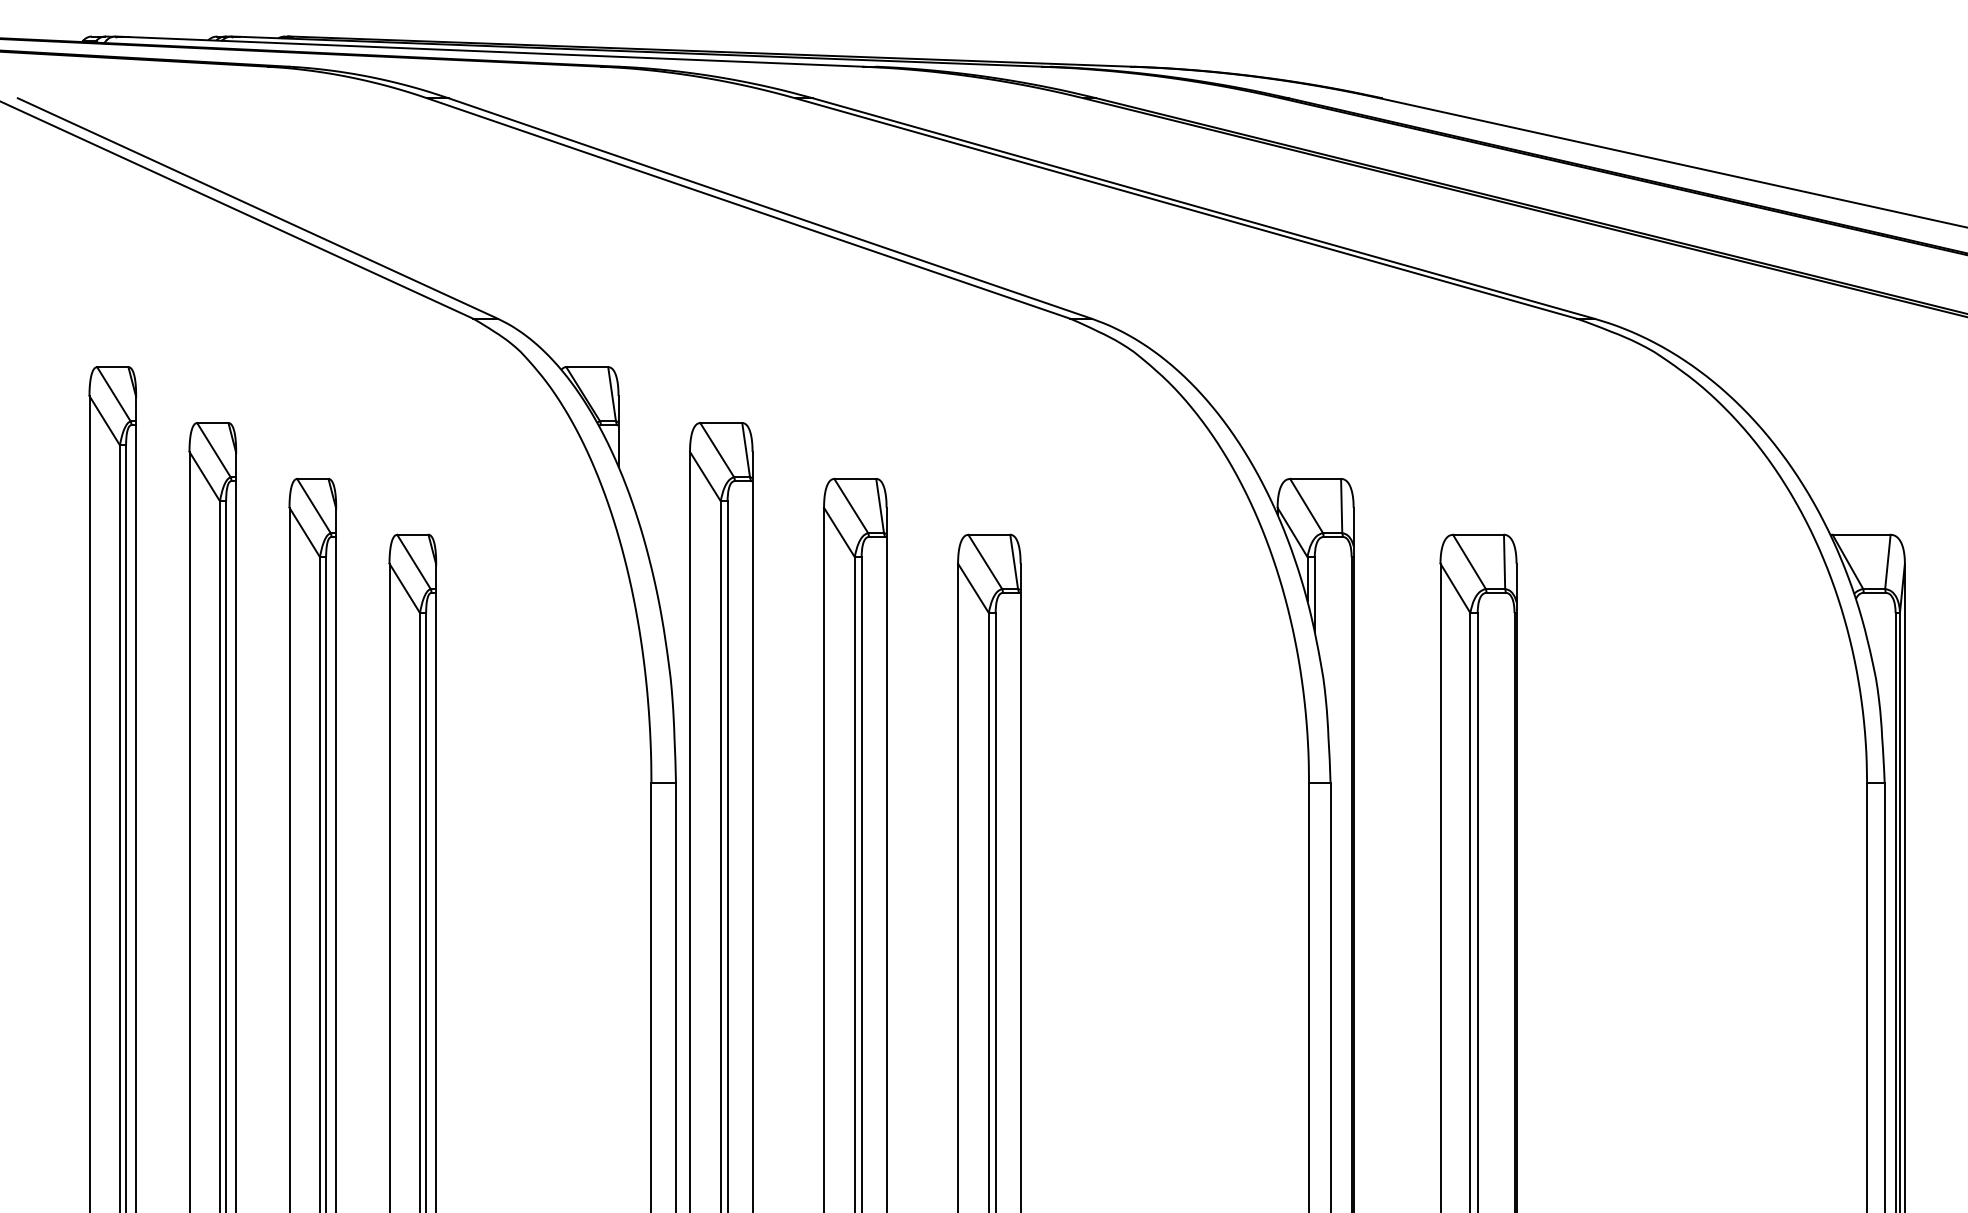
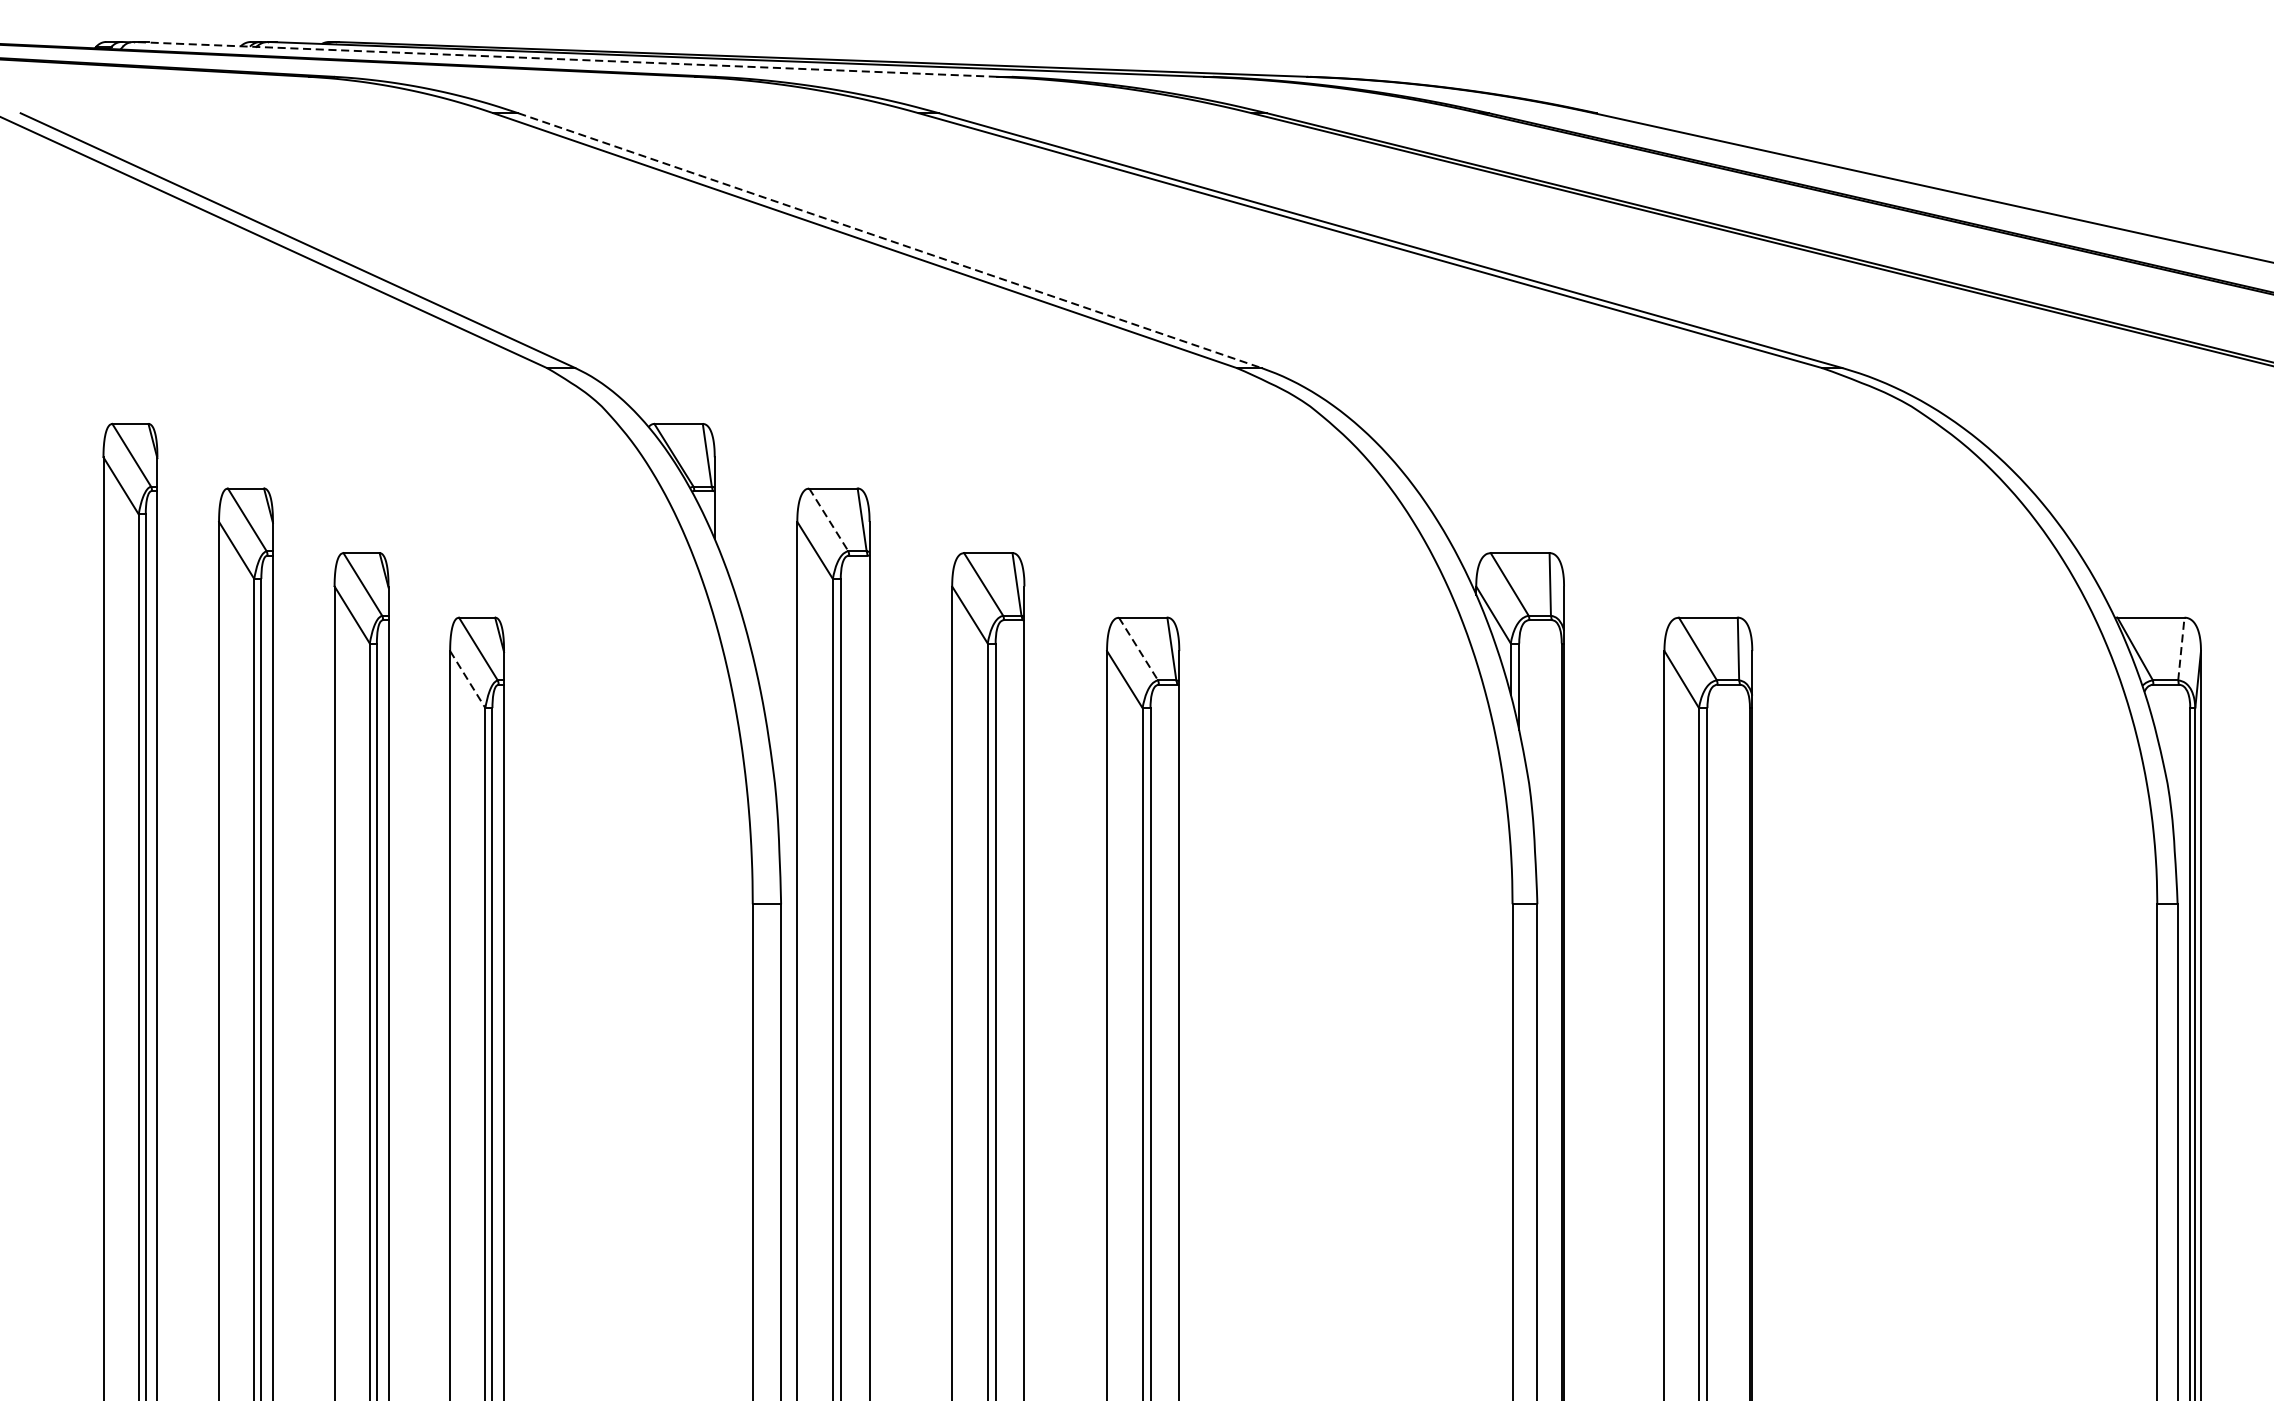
line: (489, 51) -> (565, 59), solid -> dashed
line: (770, 208) -> (890, 240), solid -> dashed
line: (717, 450) -> (829, 520), solid -> dashed
line: (985, 561) -> (1138, 648), solid -> dashed
line: (1887, 561) -> (2180, 648), solid -> dashed
line: (405, 588) -> (468, 679), solid -> dashed

